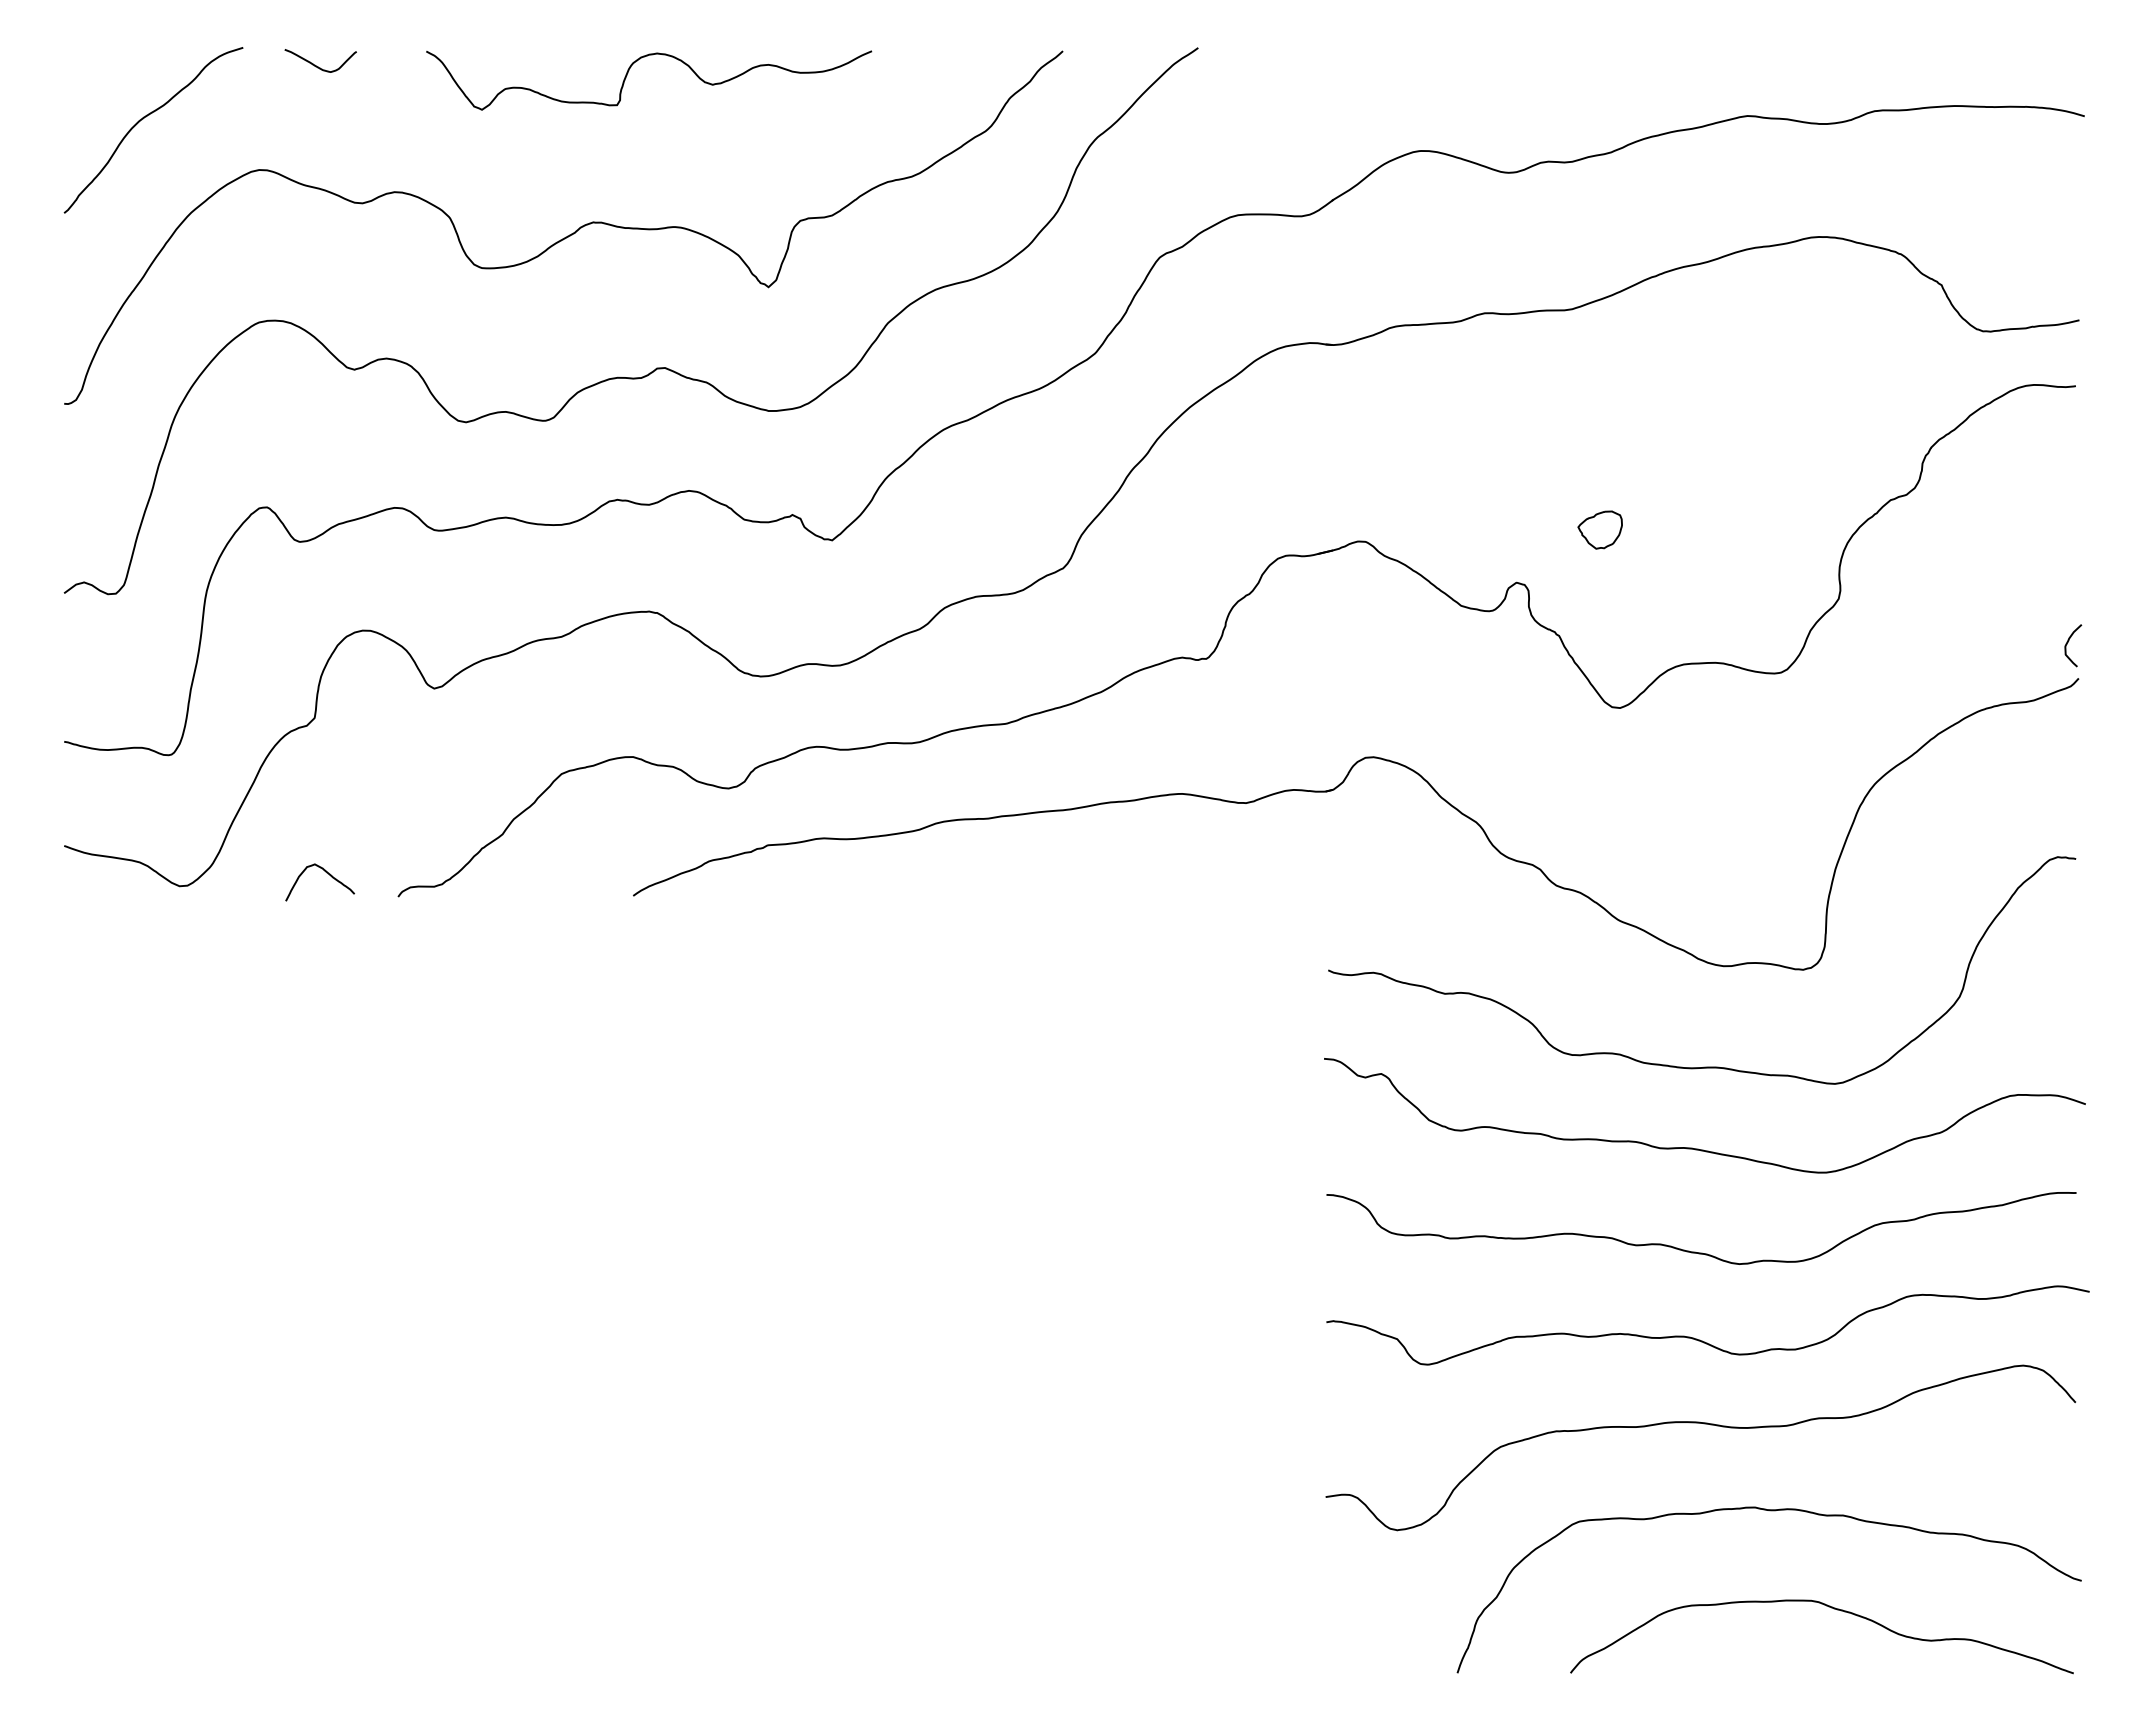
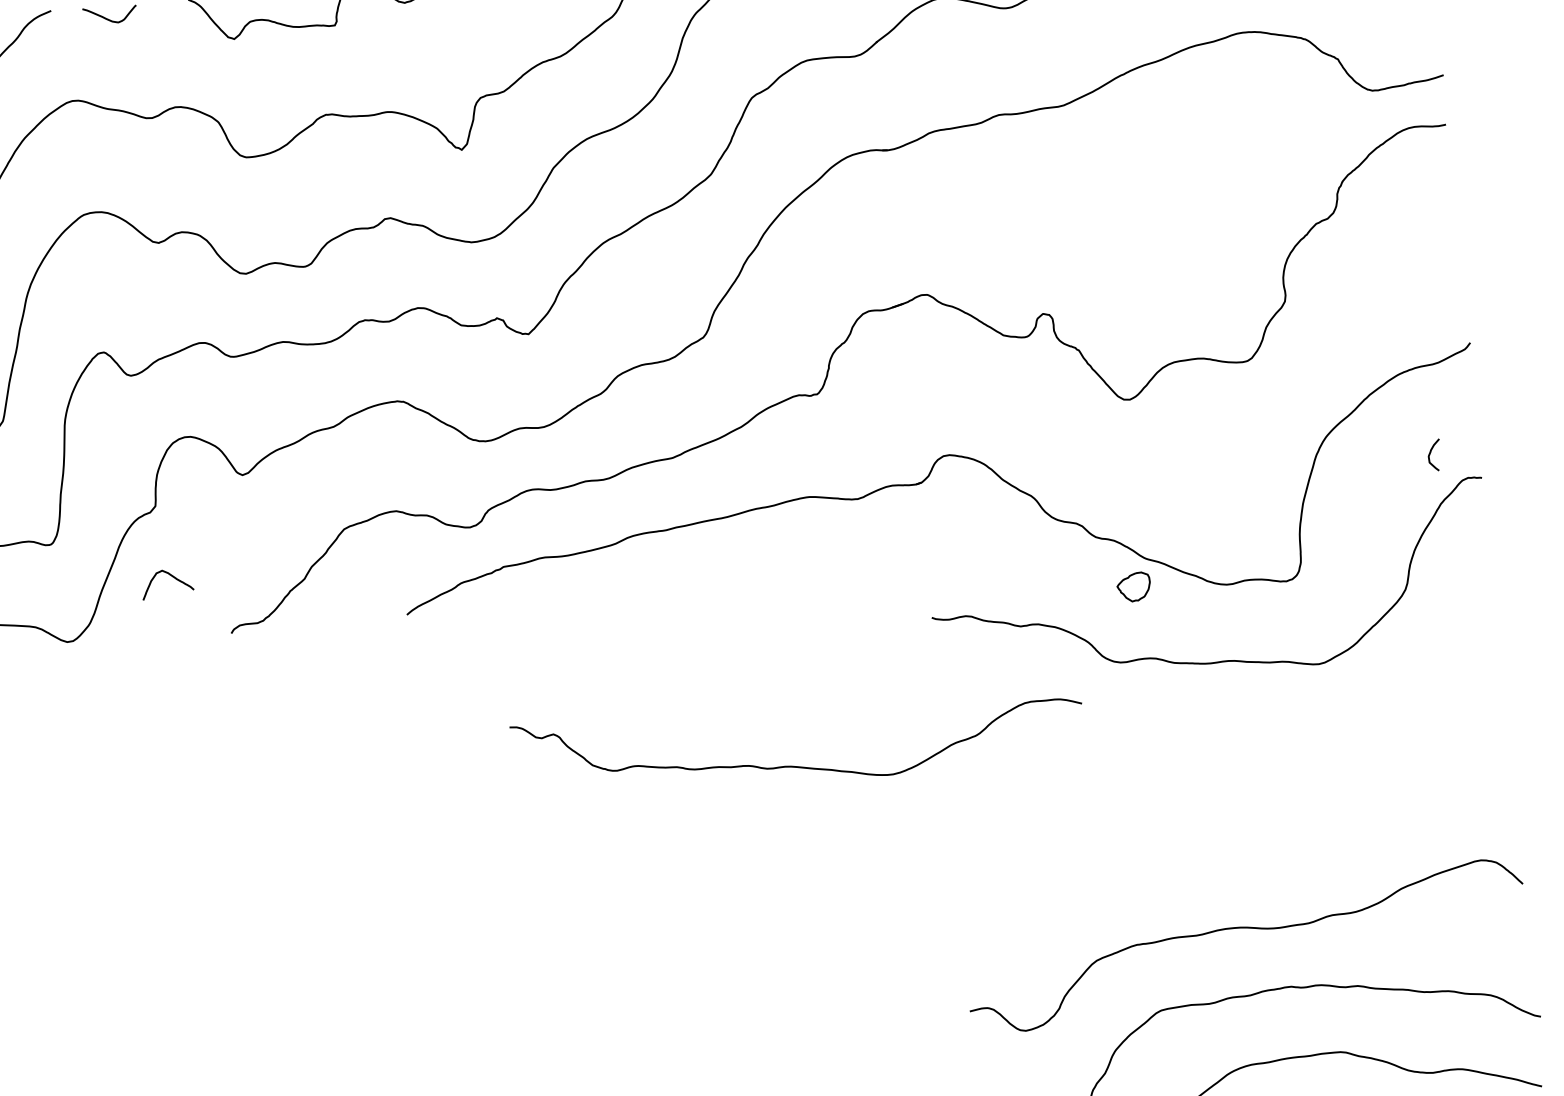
part: (1599, 529) -> (1133, 586), moved
curve: (2068, 642) -> (1430, 453), moved
curve: (326, 873) -> (171, 576), moved
curve: (1698, 1148) -> (796, 766), moved
curve: (1695, 1251) -> (1227, 799), removed
curve: (1702, 1340) -> (1239, 865), removed

